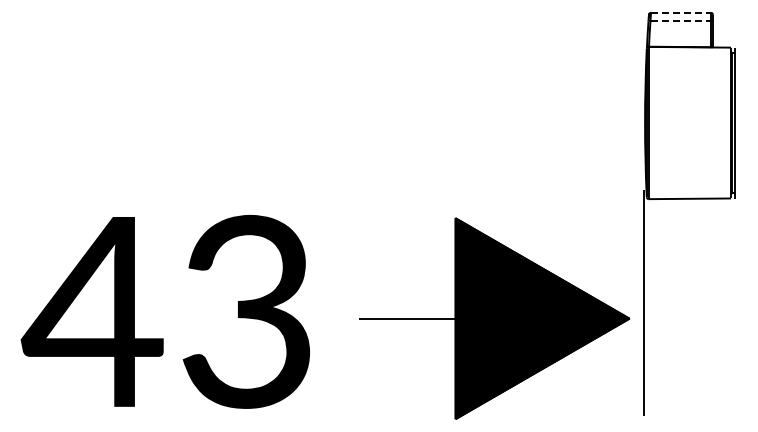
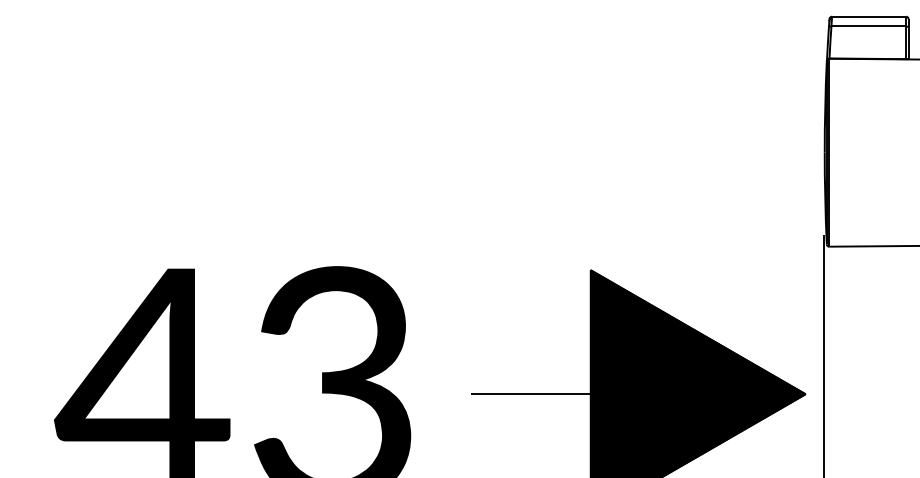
line: (681, 12) -> (869, 16), dashed -> solid
line: (681, 20) -> (869, 26), dashed -> solid

